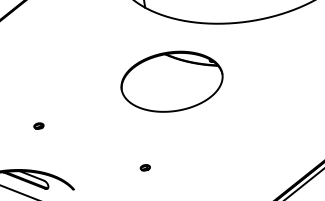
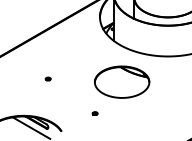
part: (37, 125) -> (47, 78), moved
part: (144, 167) -> (94, 113), moved

